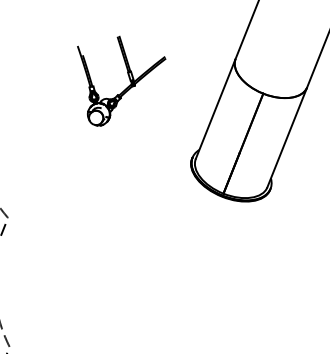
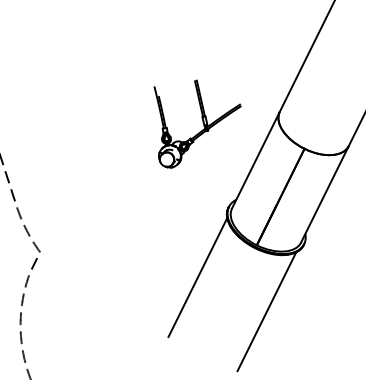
part: (123, 79) -> (197, 123), moved
line: (166, 230) -> (197, 277), added
line: (238, 258) -> (266, 311), added

